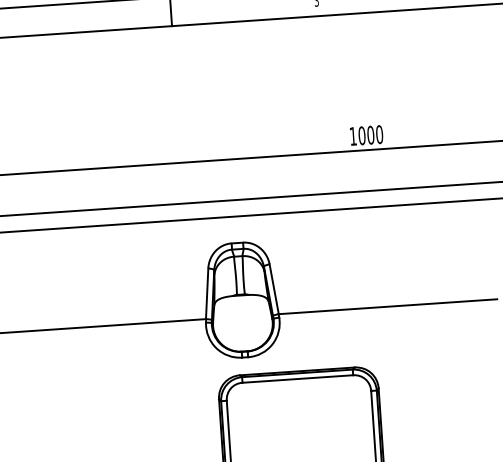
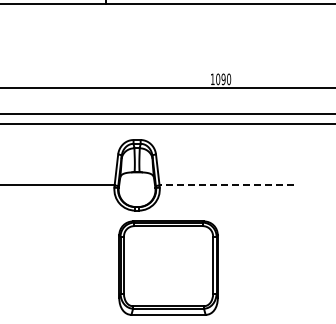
text: (370, 135) -> (223, 79), 1000 -> 1090
line: (387, 306) -> (226, 185), solid -> dashed

